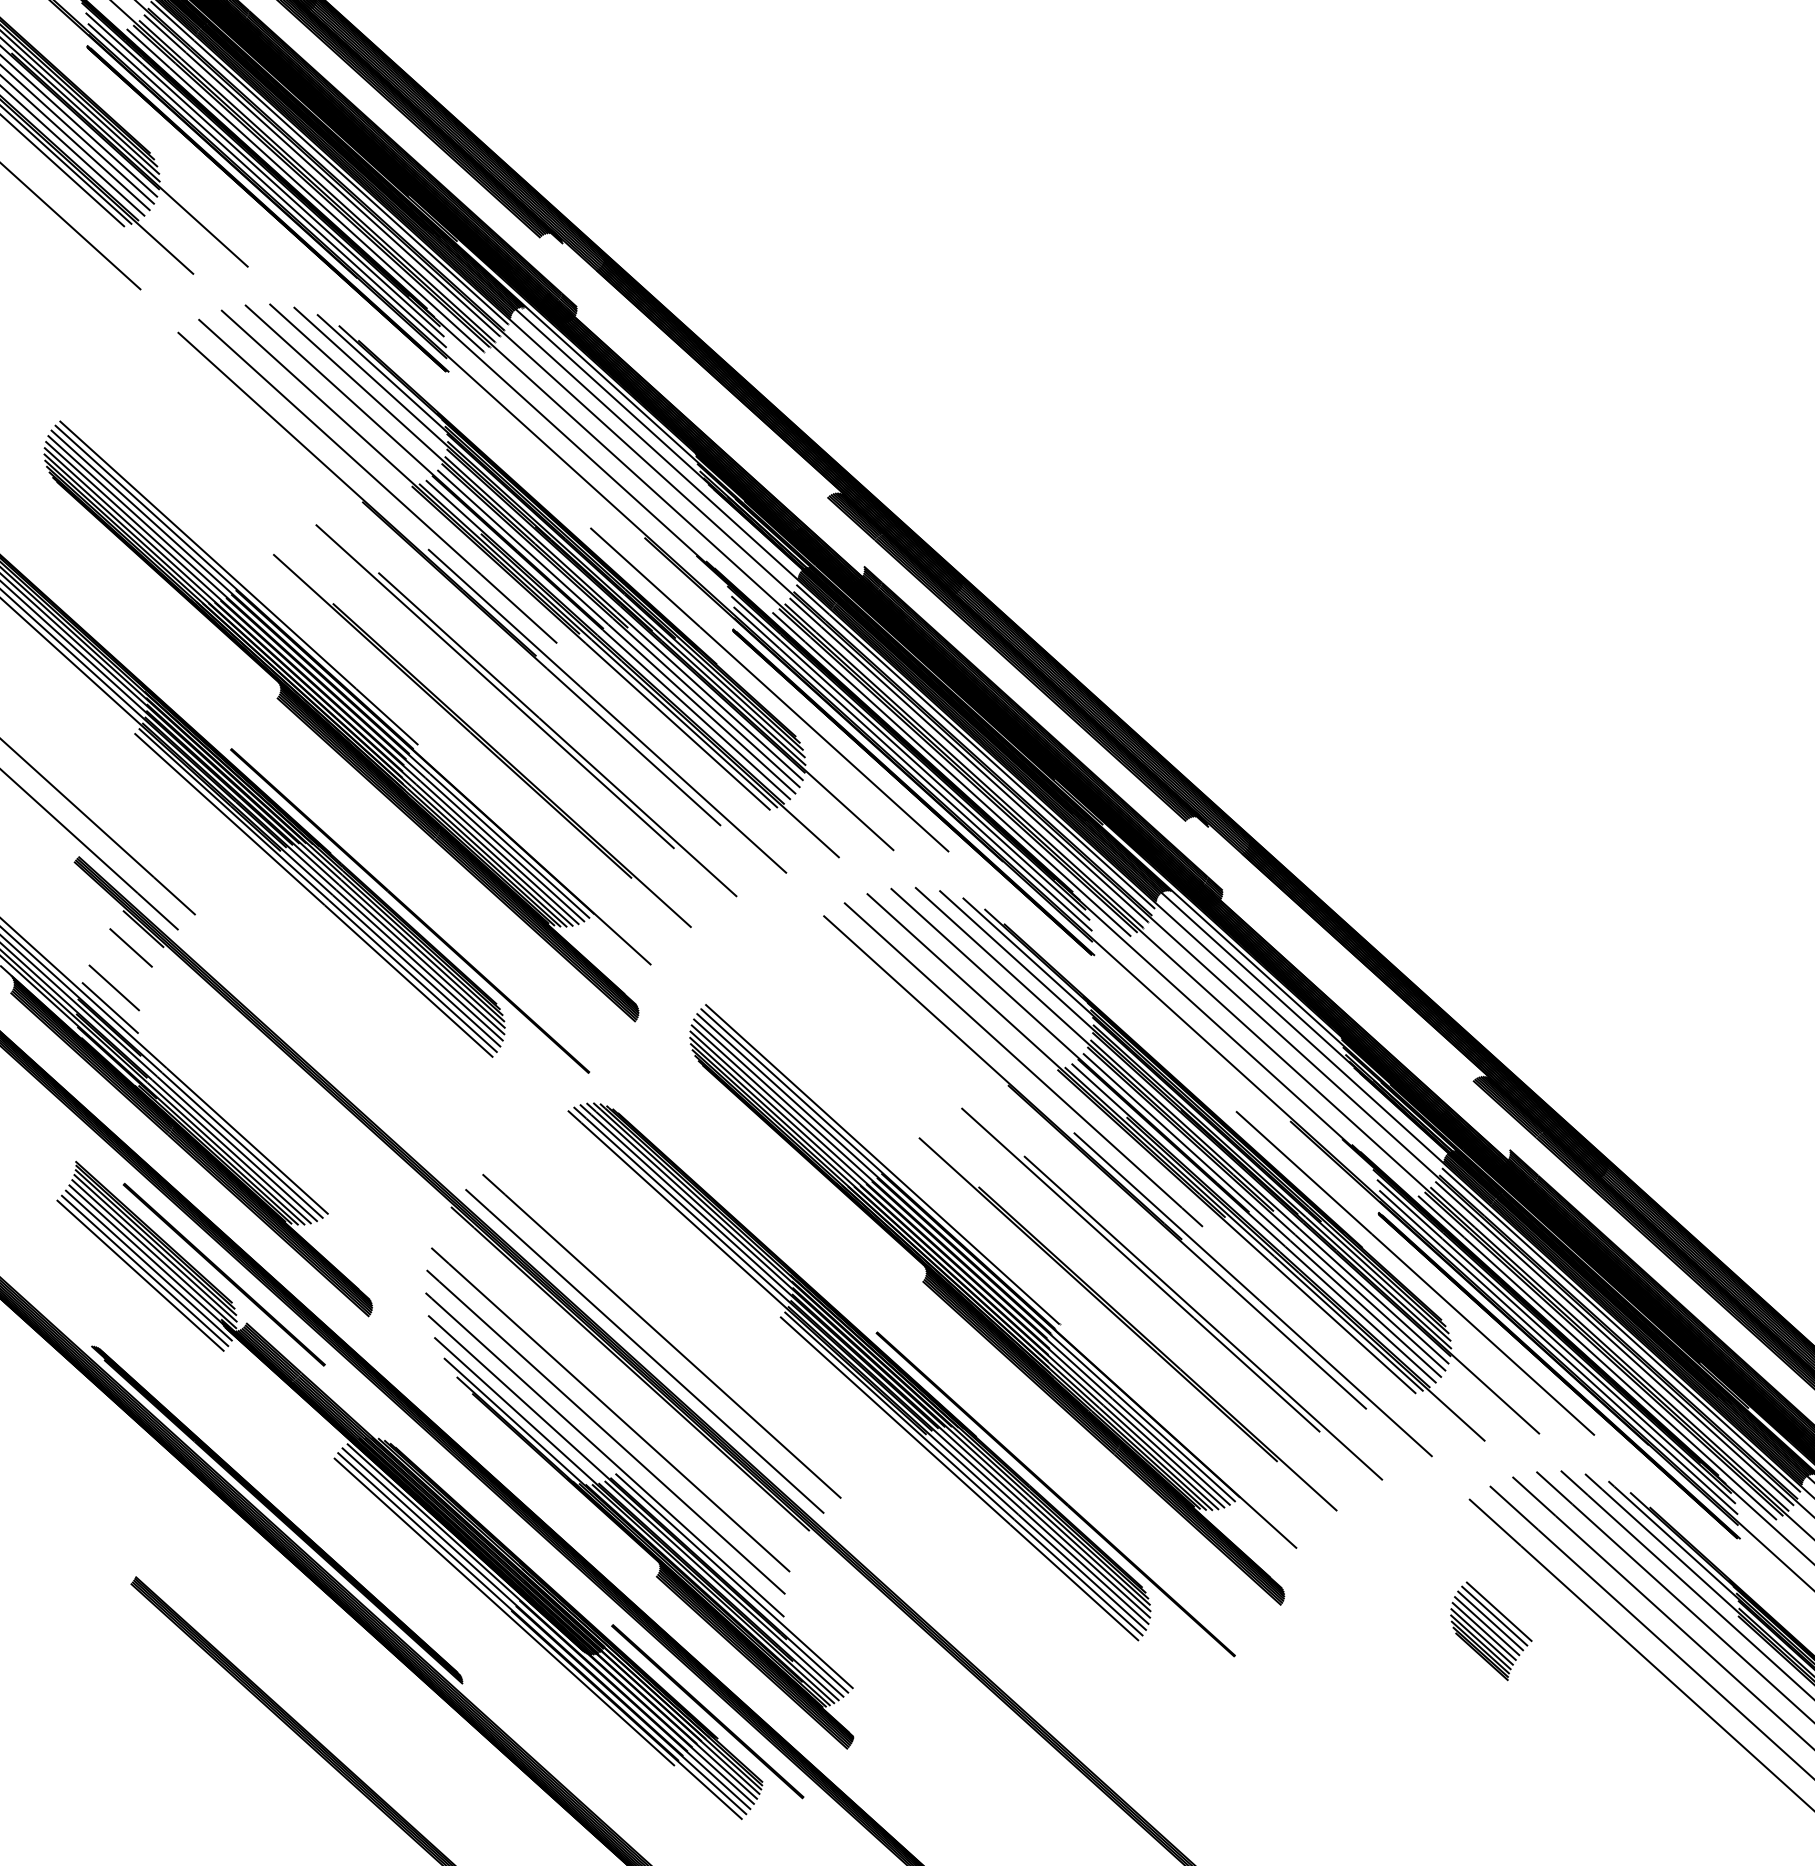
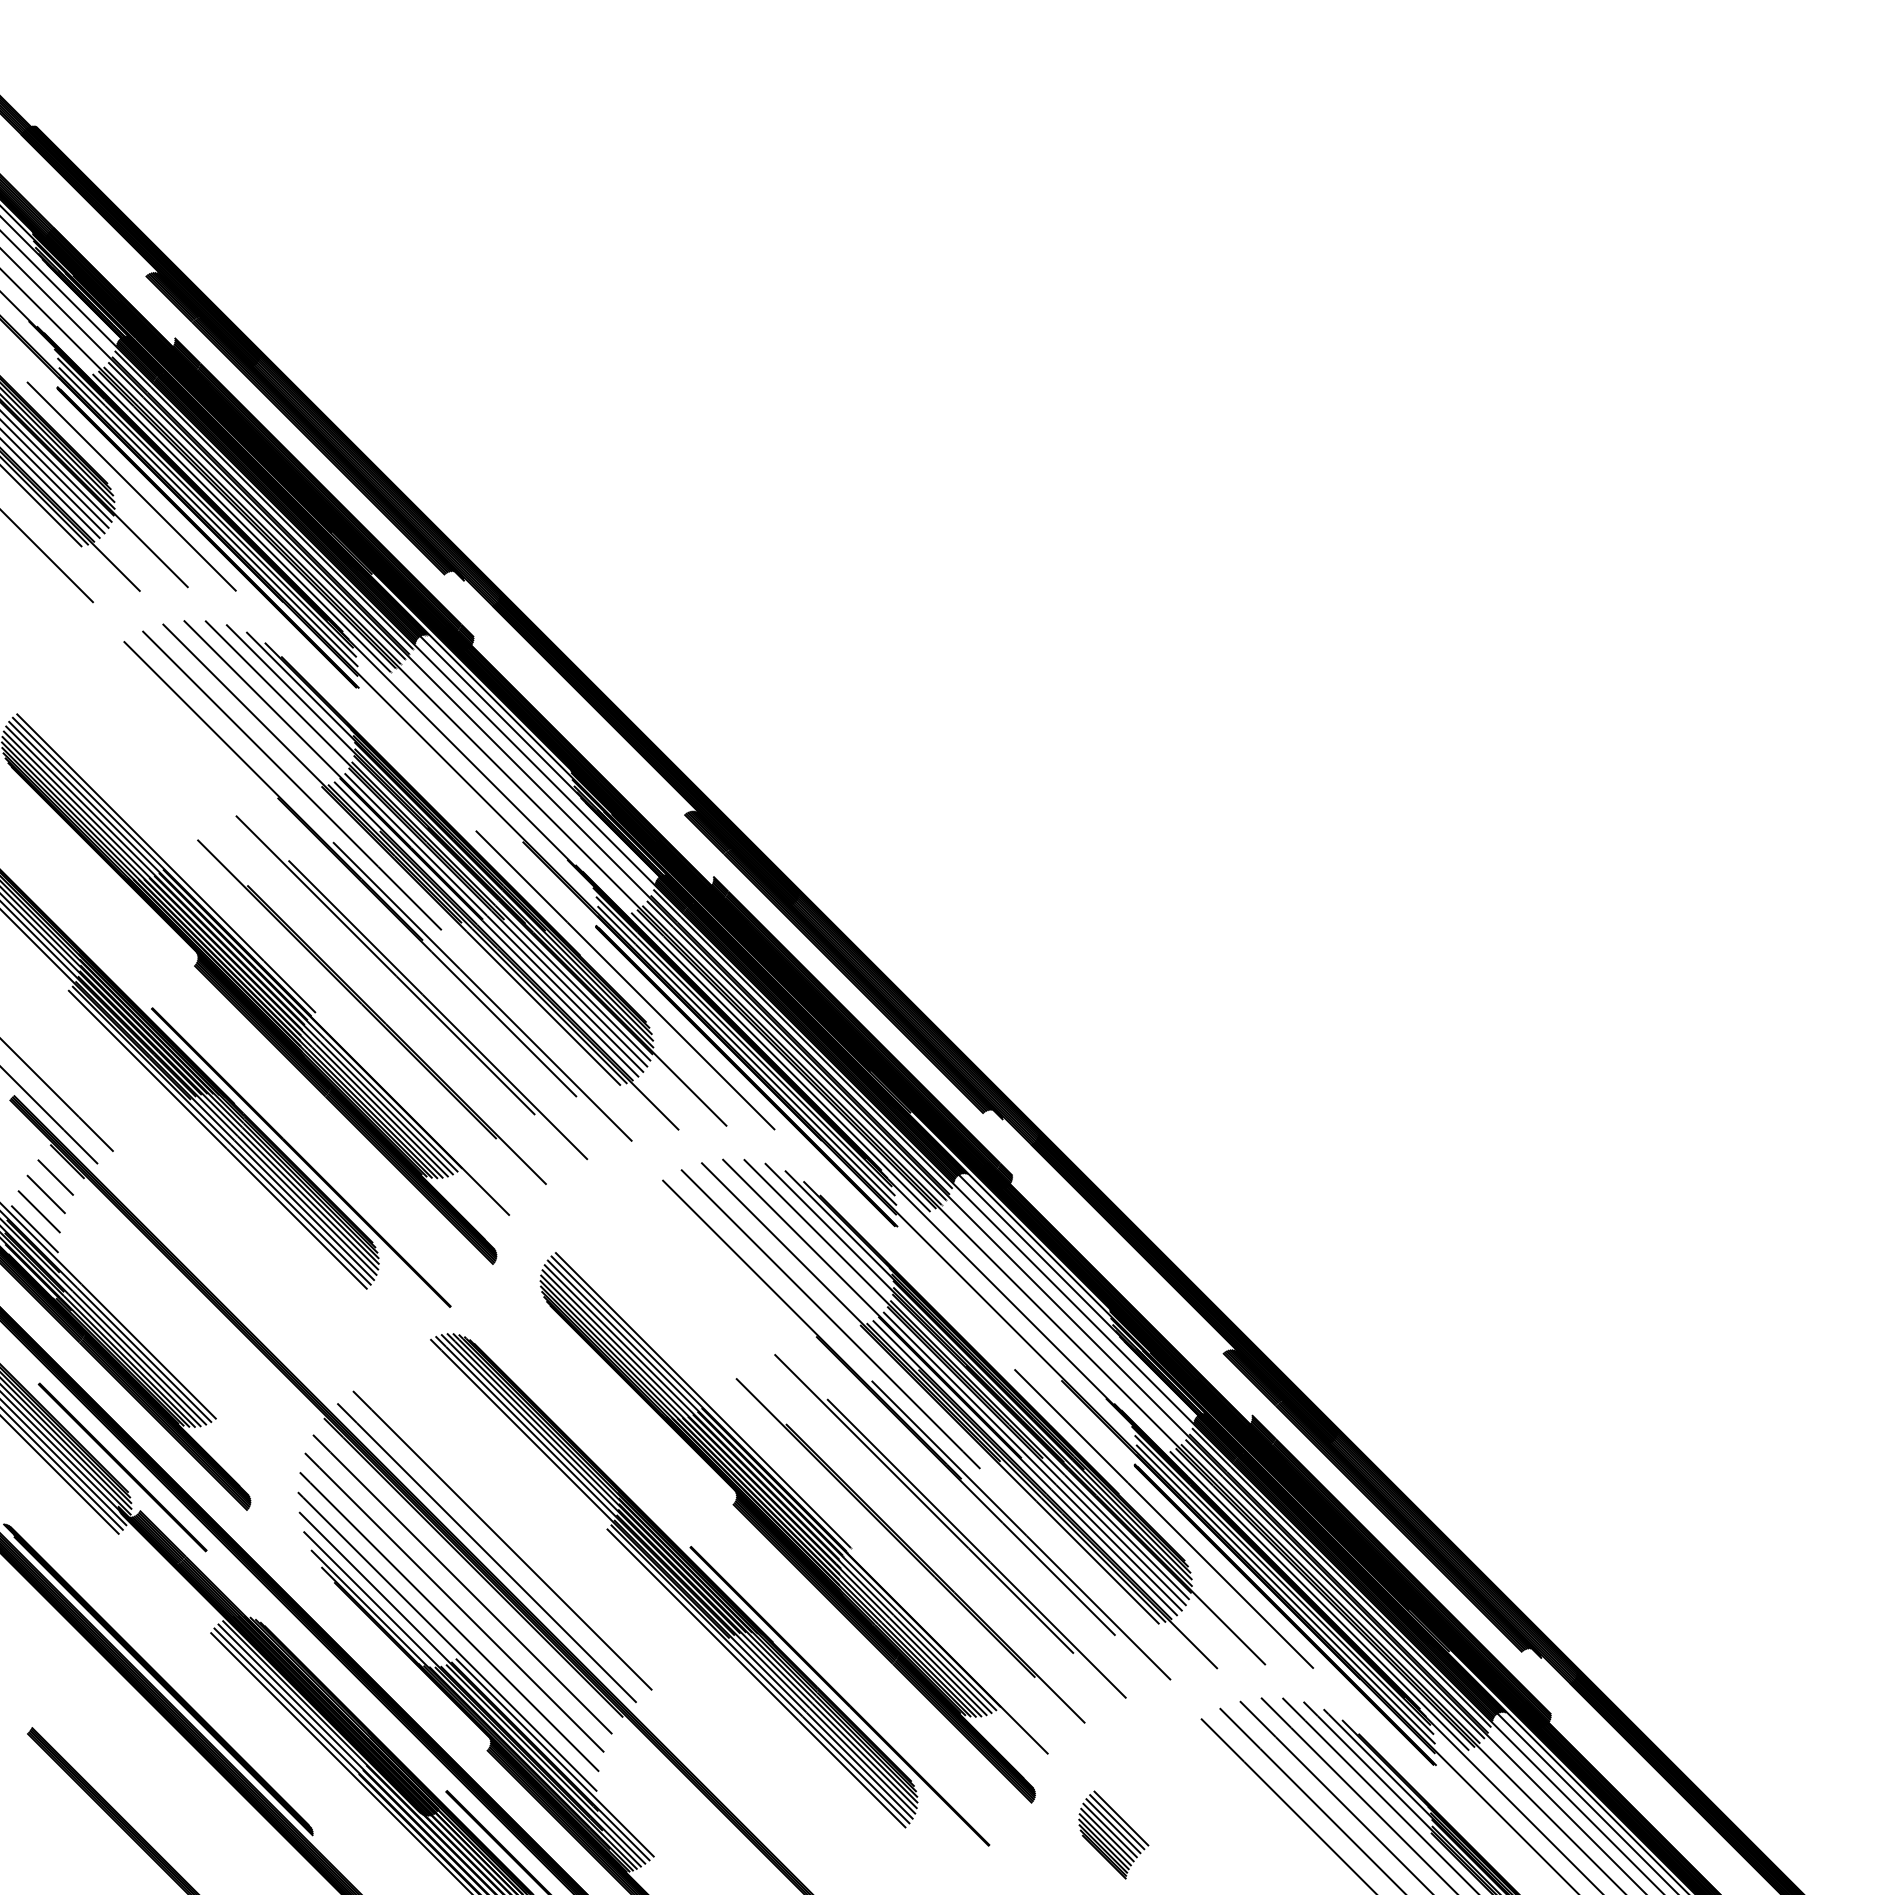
line: (177, 155) -> (131, 486), added
line: (120, 967) -> (45, 1194), added
line: (618, 1388) -> (462, 1584), added
part: (1491, 1630) -> (1113, 1834), moved

